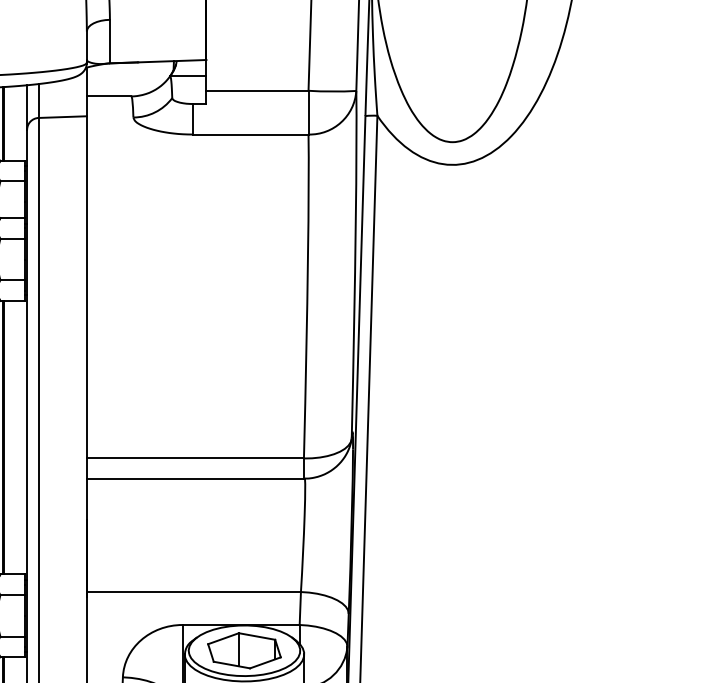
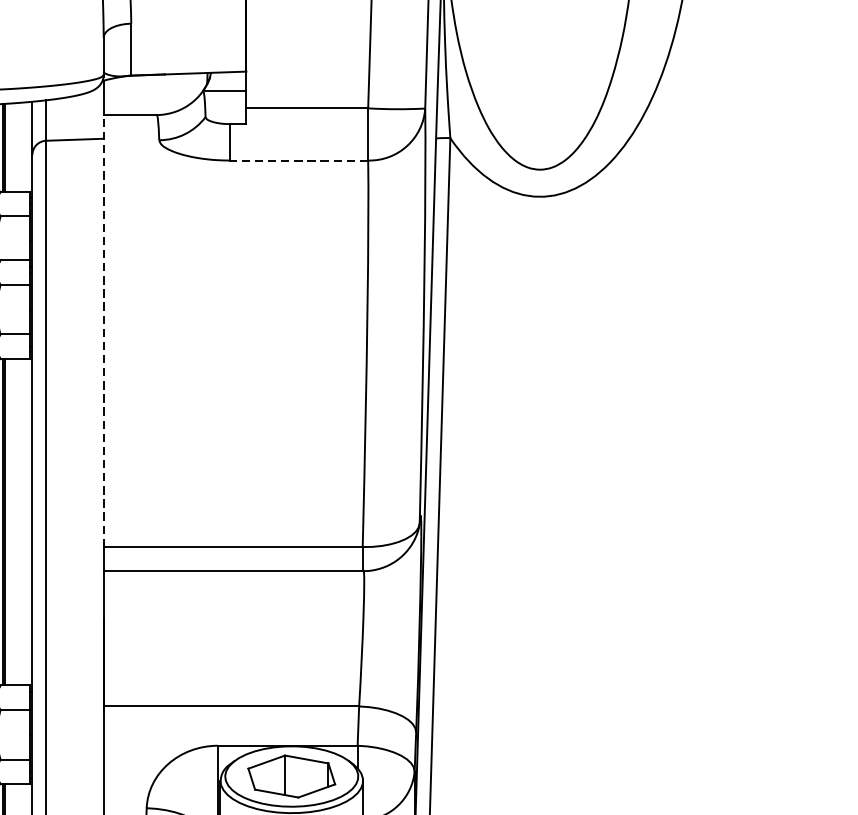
line: (250, 134) -> (298, 160), solid -> dashed
line: (86, 276) -> (103, 329), solid -> dashed

